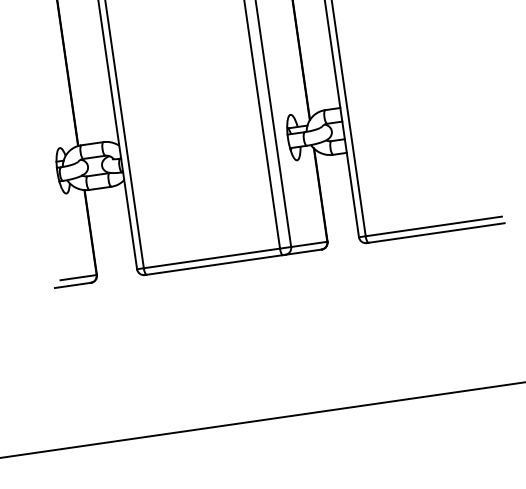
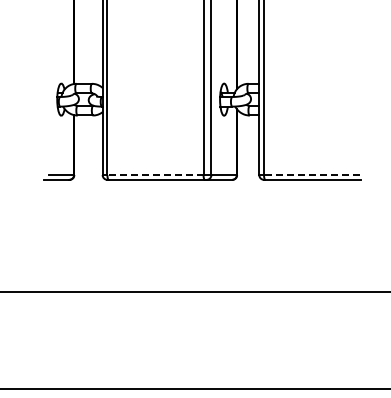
line: (433, 227) -> (311, 175), solid -> dashed
line: (212, 259) -> (155, 175), solid -> dashed

